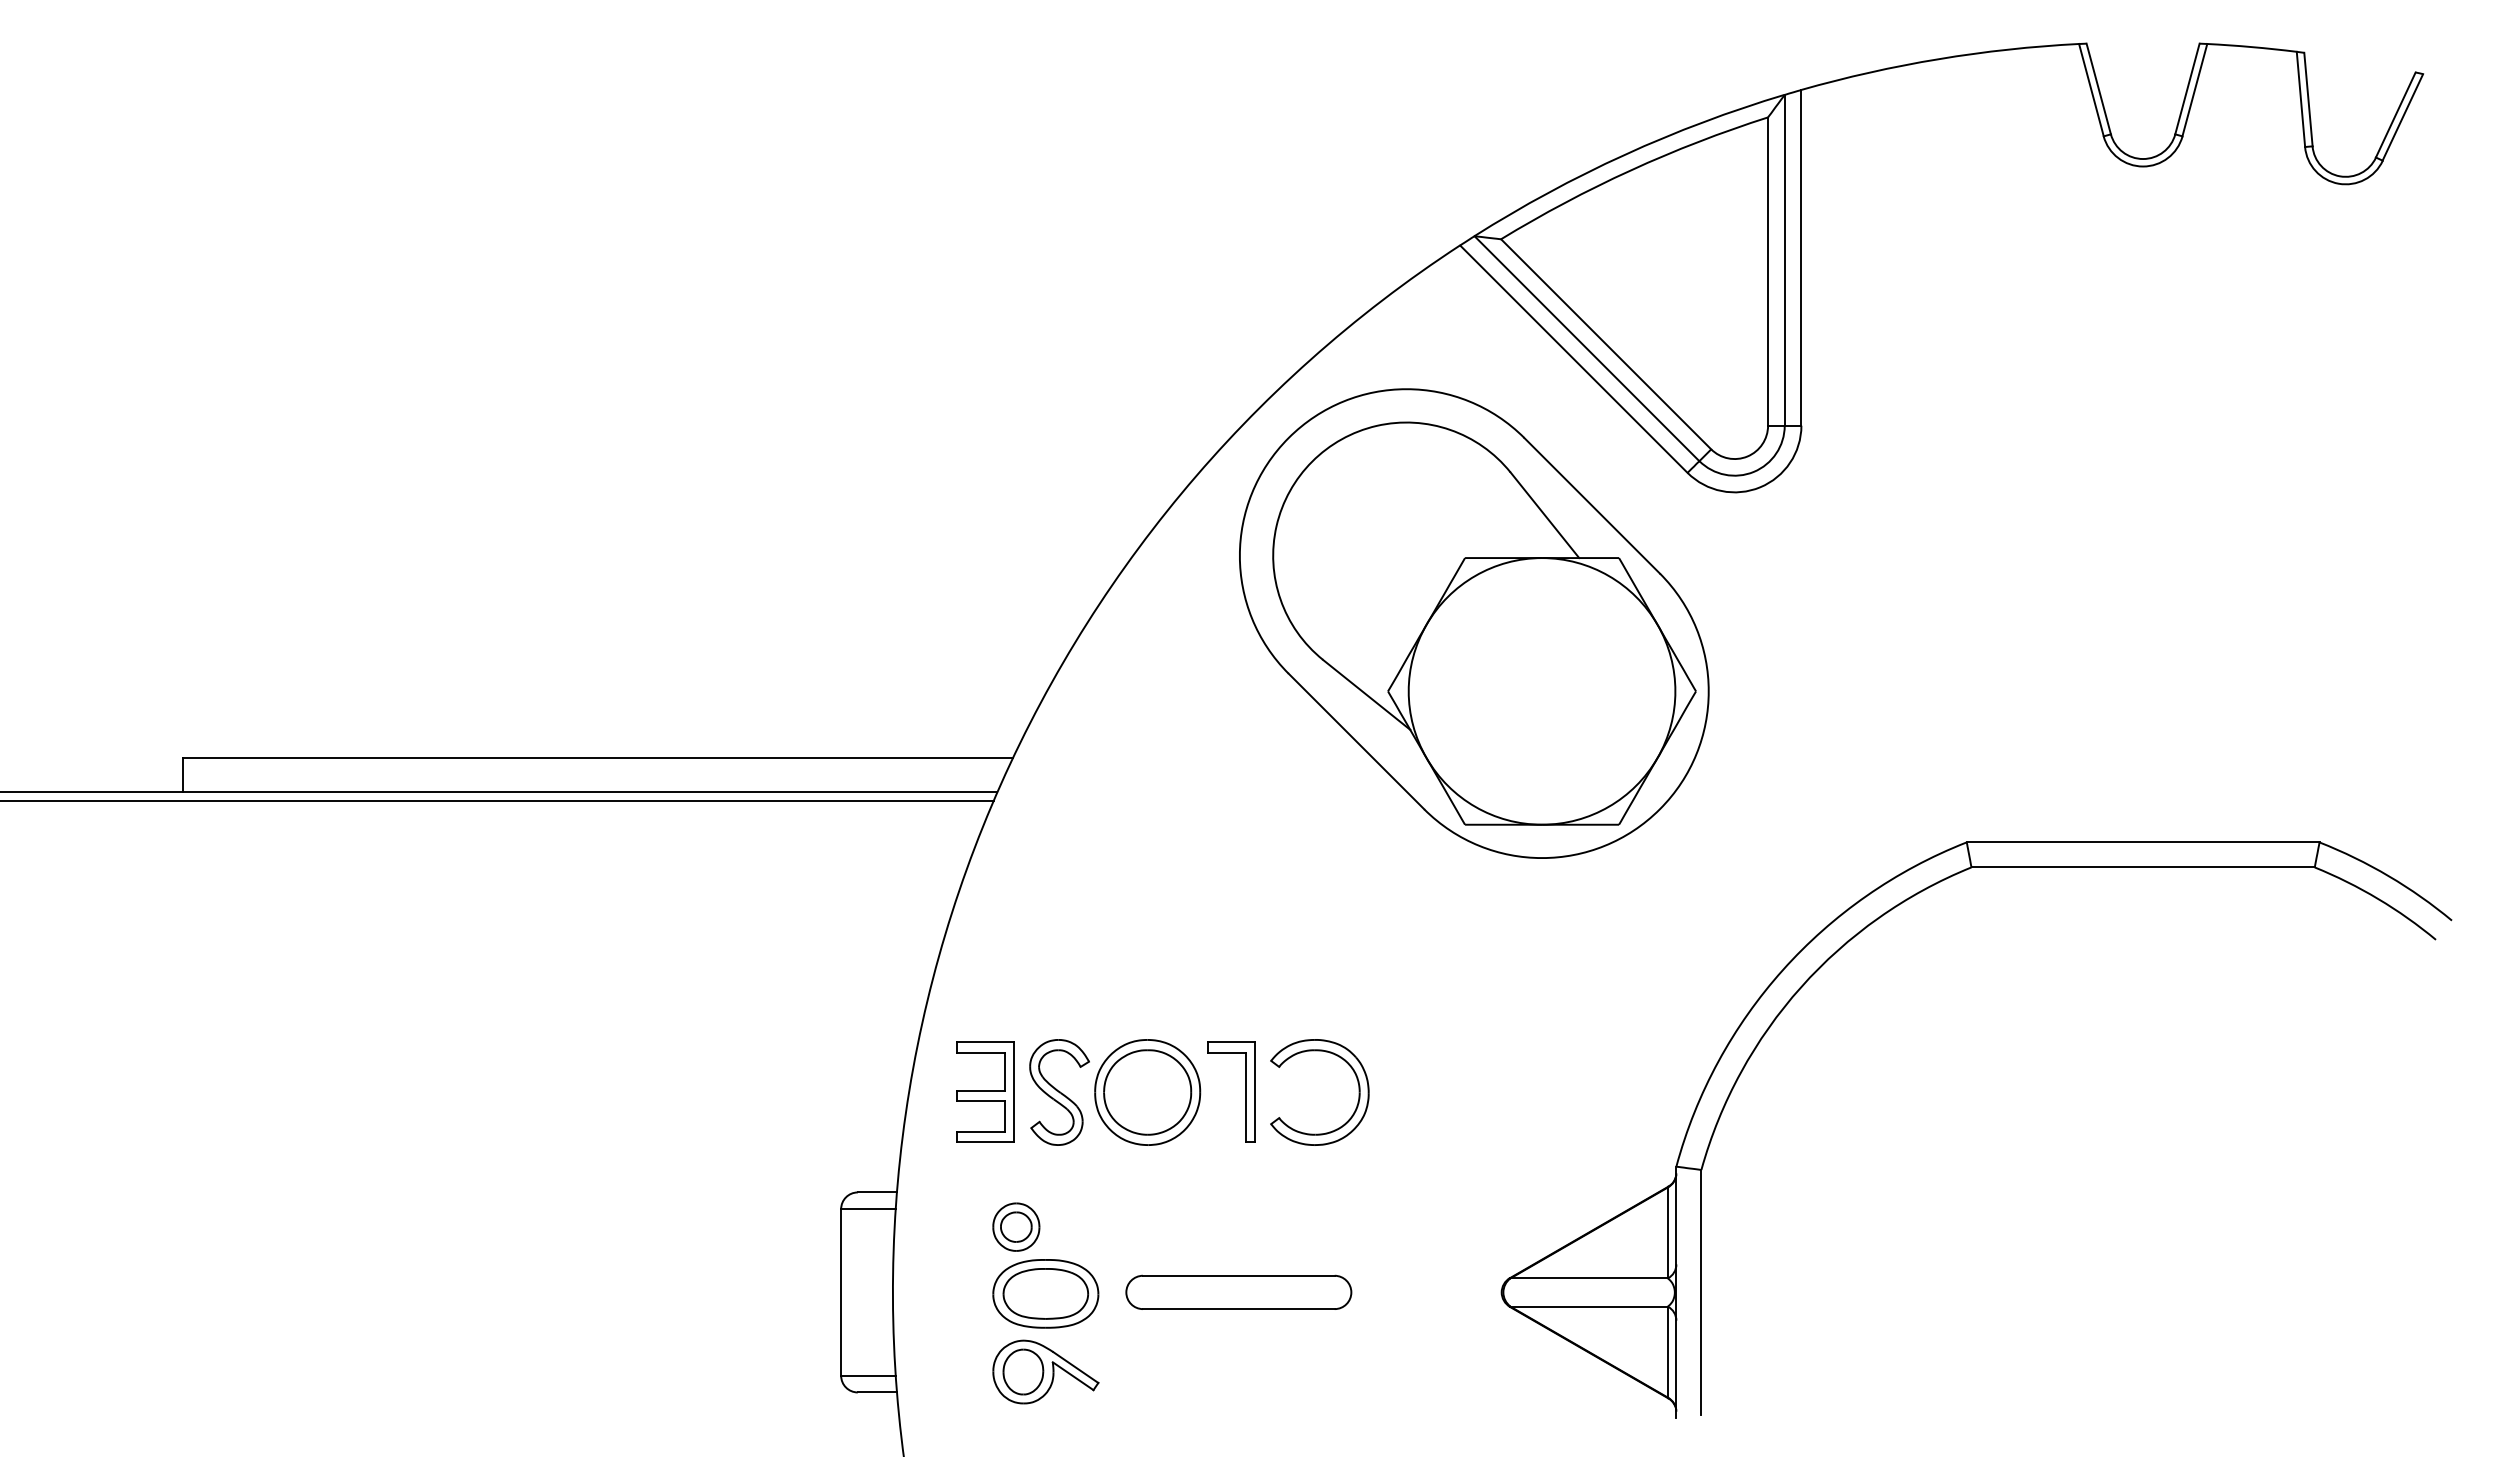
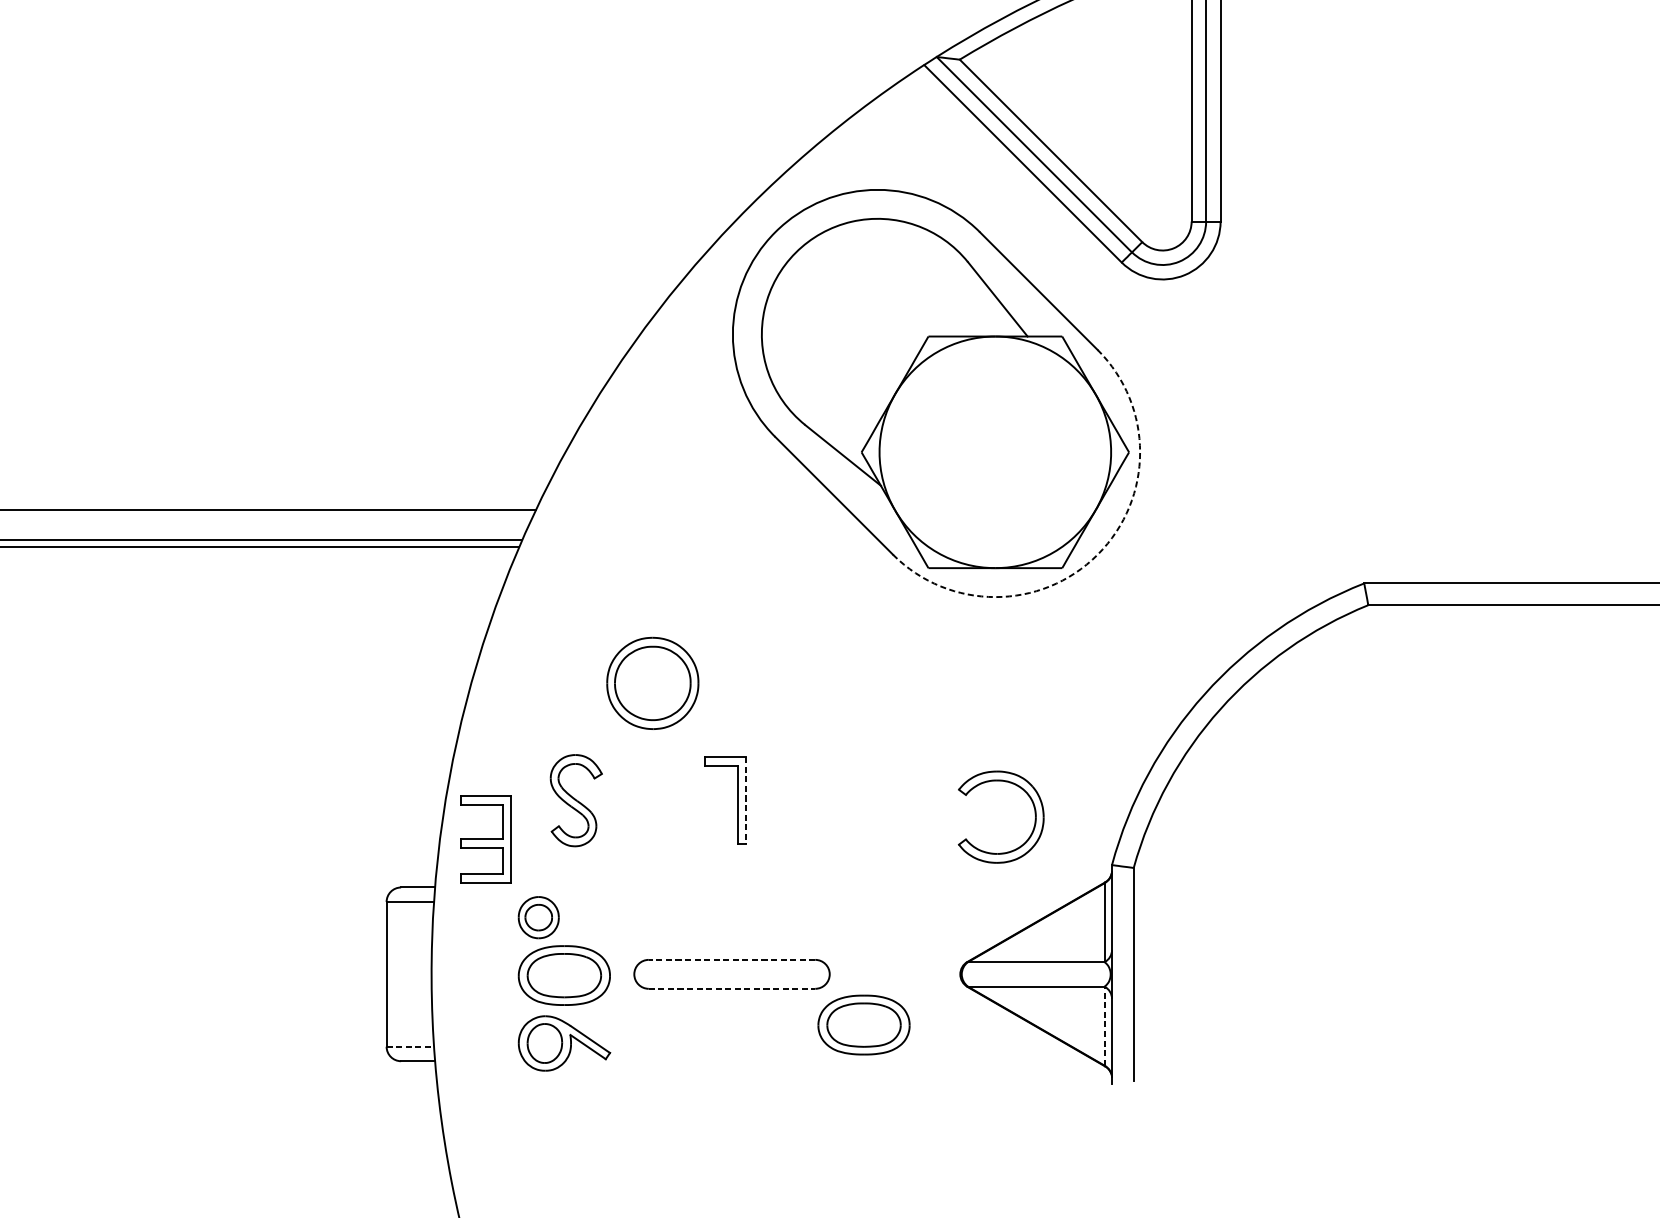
arc: (1659, 809) -> (1097, 554), solid -> dashed
part: (985, 1091) -> (485, 838), moved
part: (1147, 1092) -> (652, 683), moved
line: (1255, 1092) -> (746, 800), solid -> dashed
part: (1358, 1092) -> (1034, 817), moved
line: (1238, 1275) -> (731, 959), solid -> dashed
line: (1238, 1309) -> (731, 989), solid -> dashed
part: (1390, 1350) -> (863, 1024), added
line: (1667, 1352) -> (1104, 1026), solid -> dashed
line: (868, 1375) -> (410, 1046), solid -> dashed

